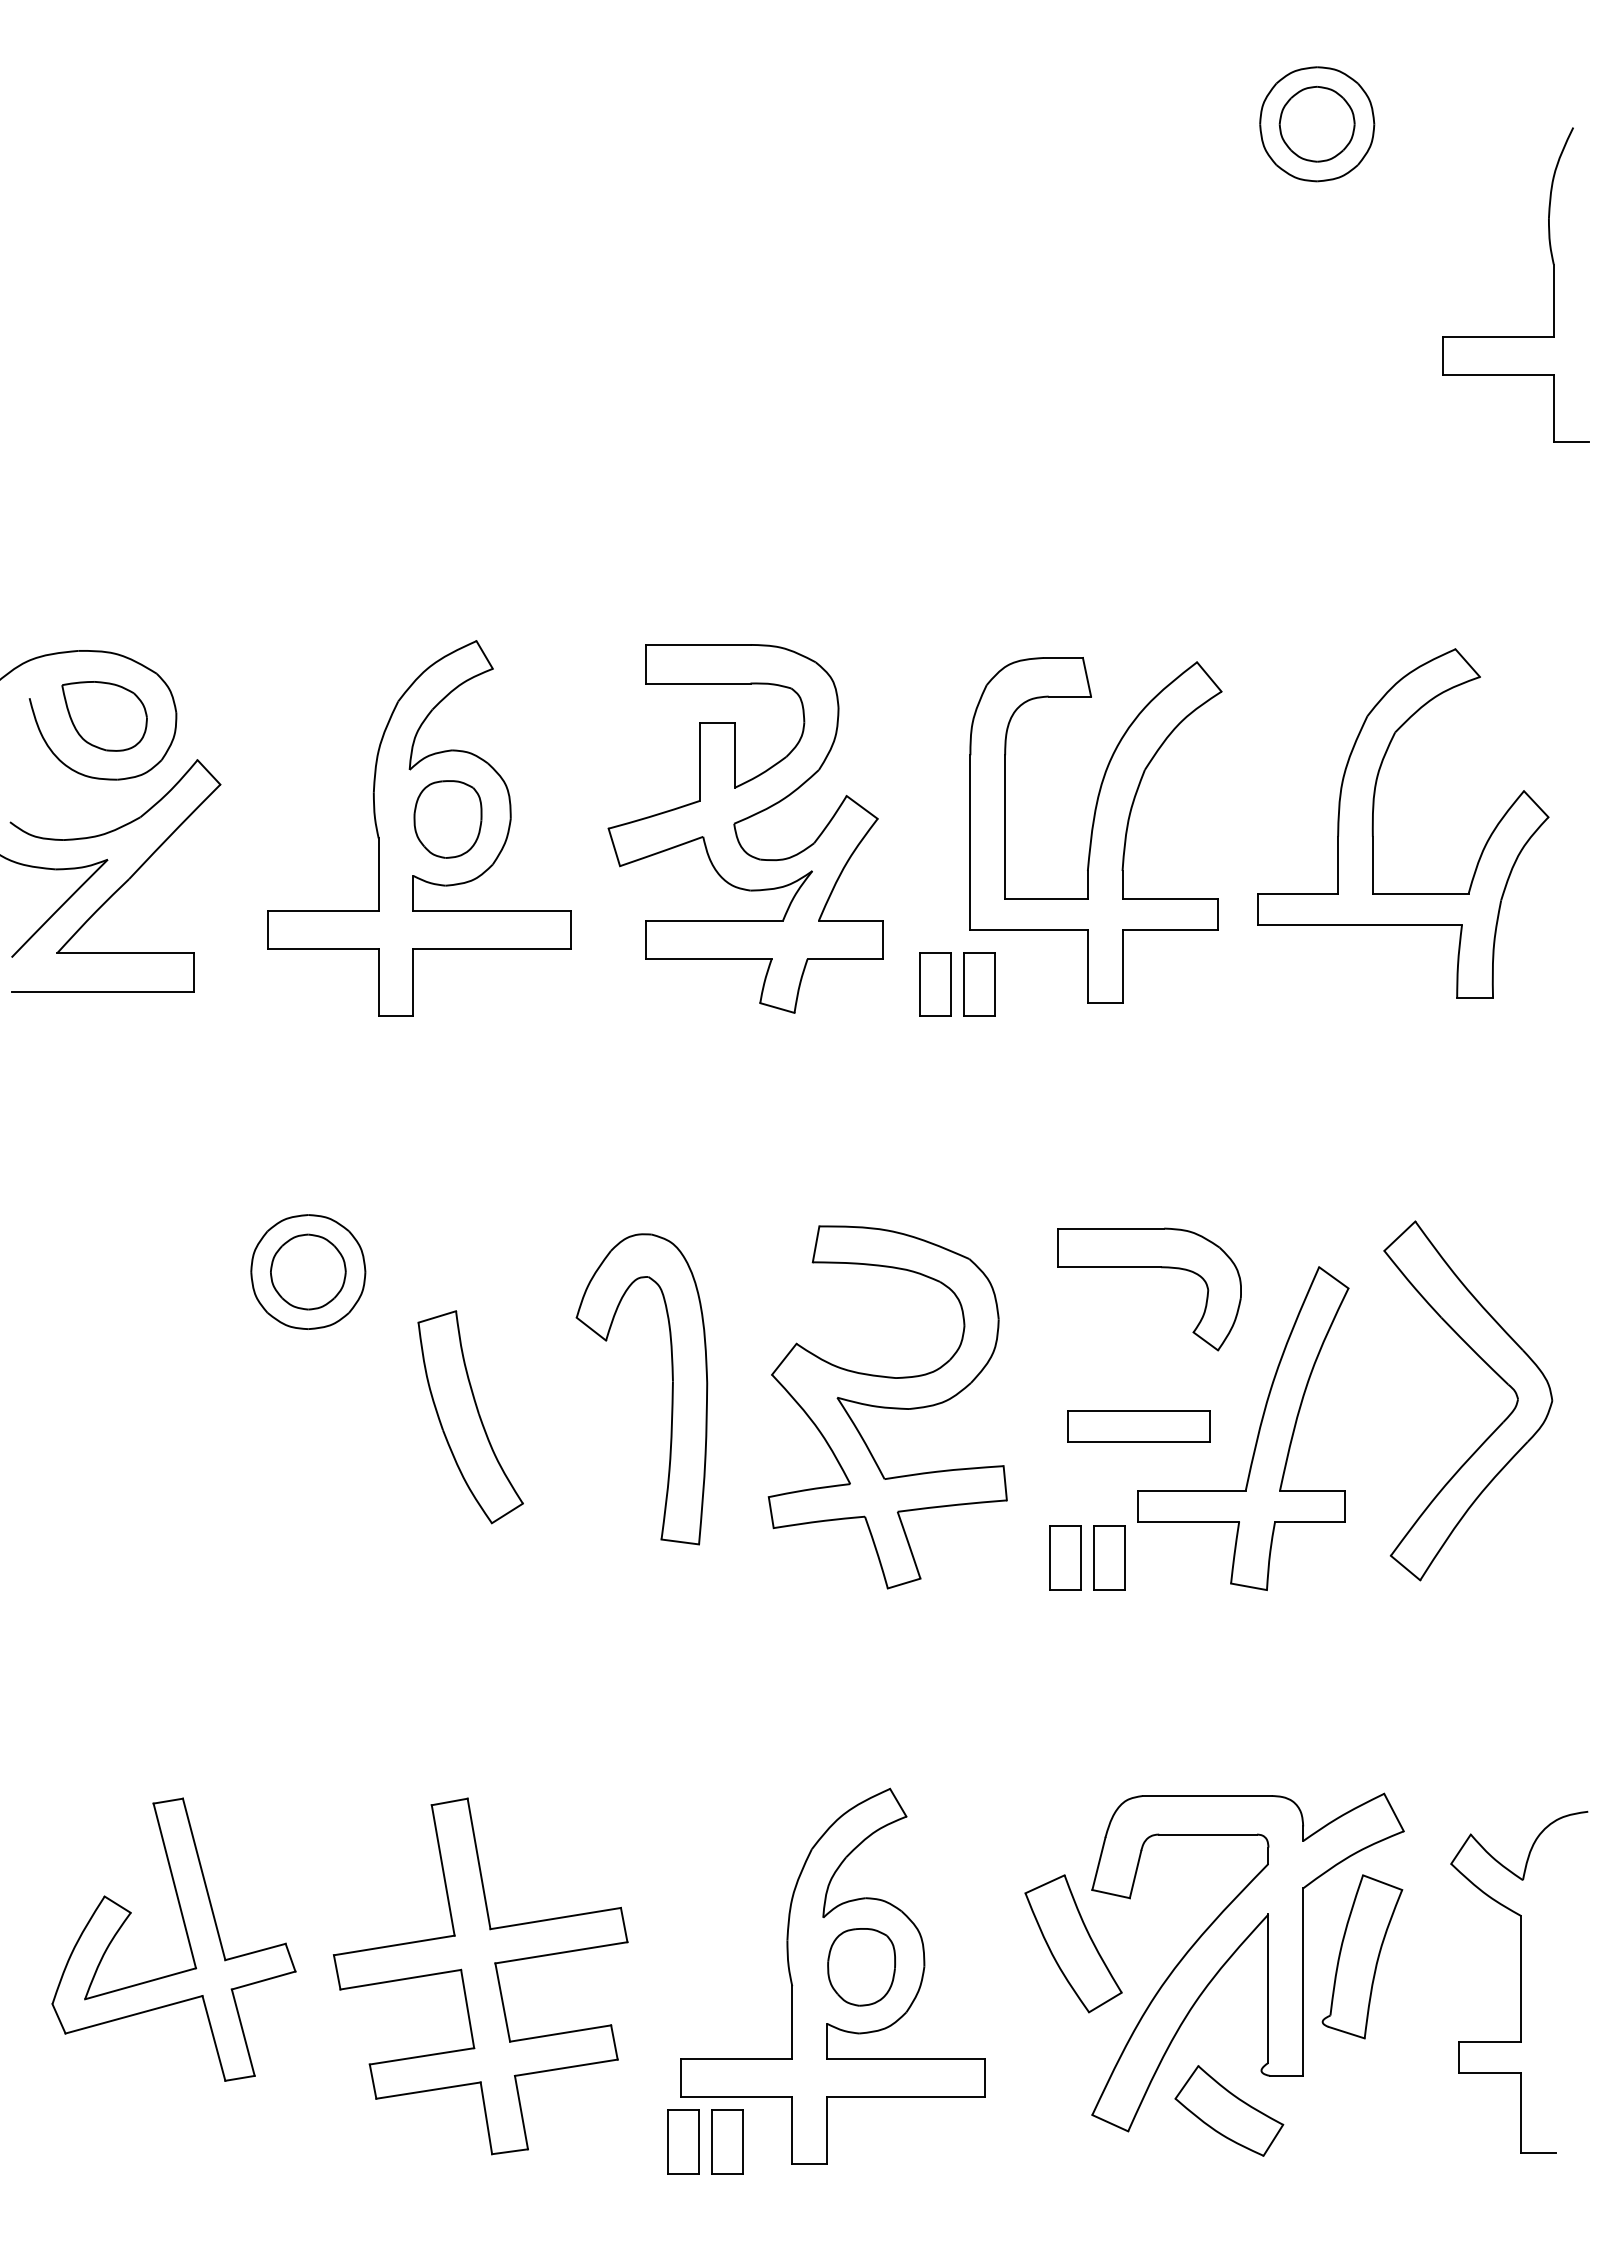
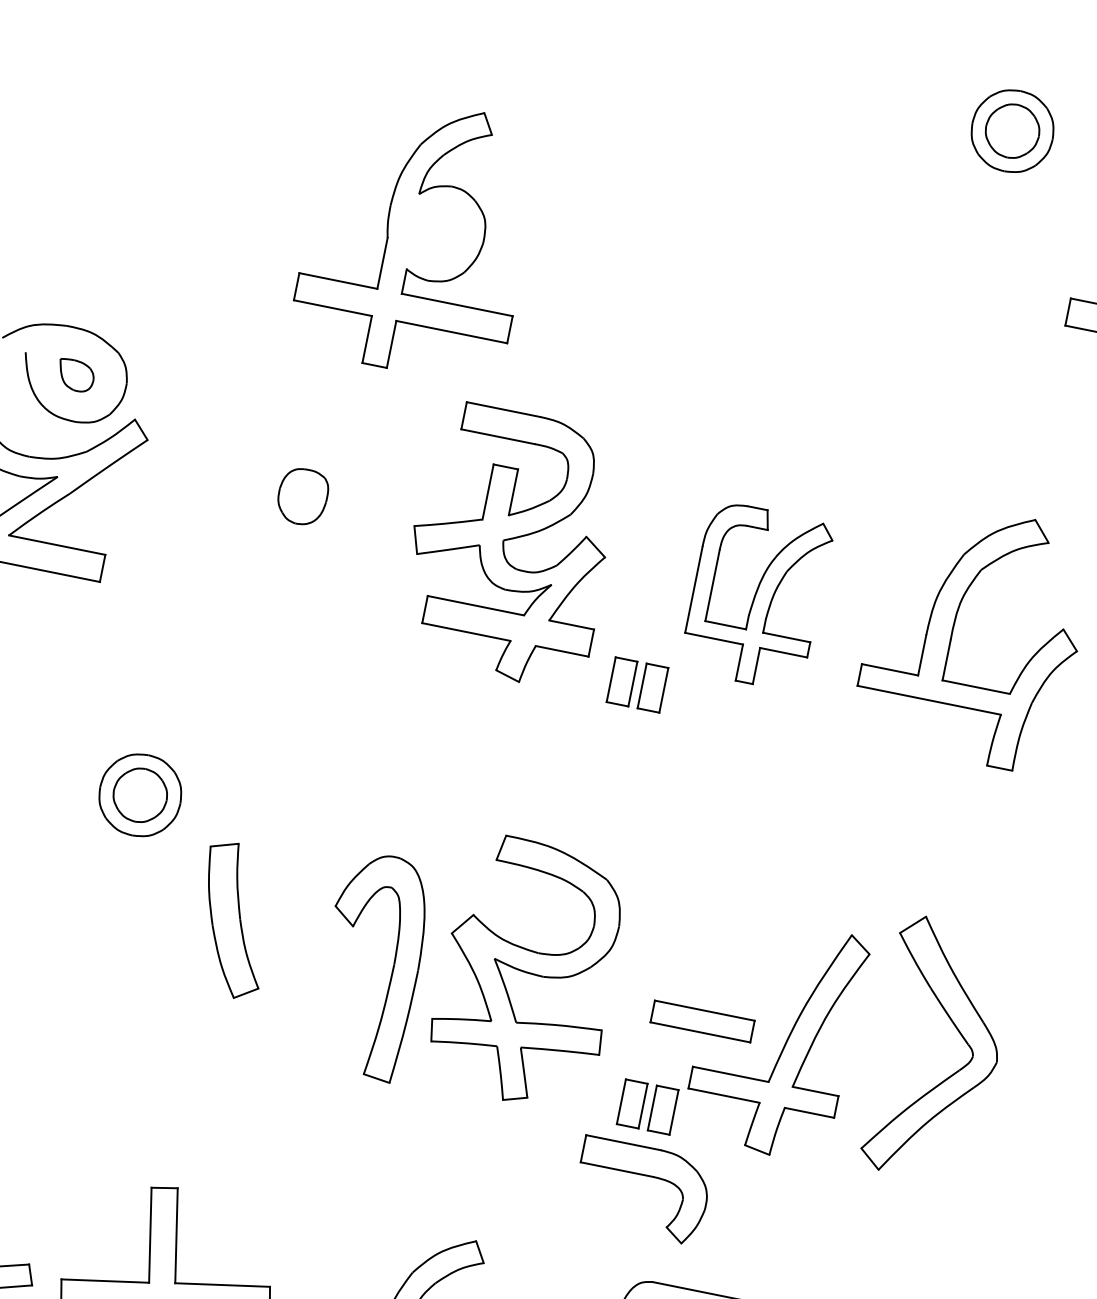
part: (104, 716) -> (75, 375), size x0.6
part: (419, 828) -> (417, 236), moved
part: (1095, 830) -> (756, 596), size x0.7
part: (1149, 1267) -> (644, 1175), moved
part: (671, 1389) -> (392, 970), moved

